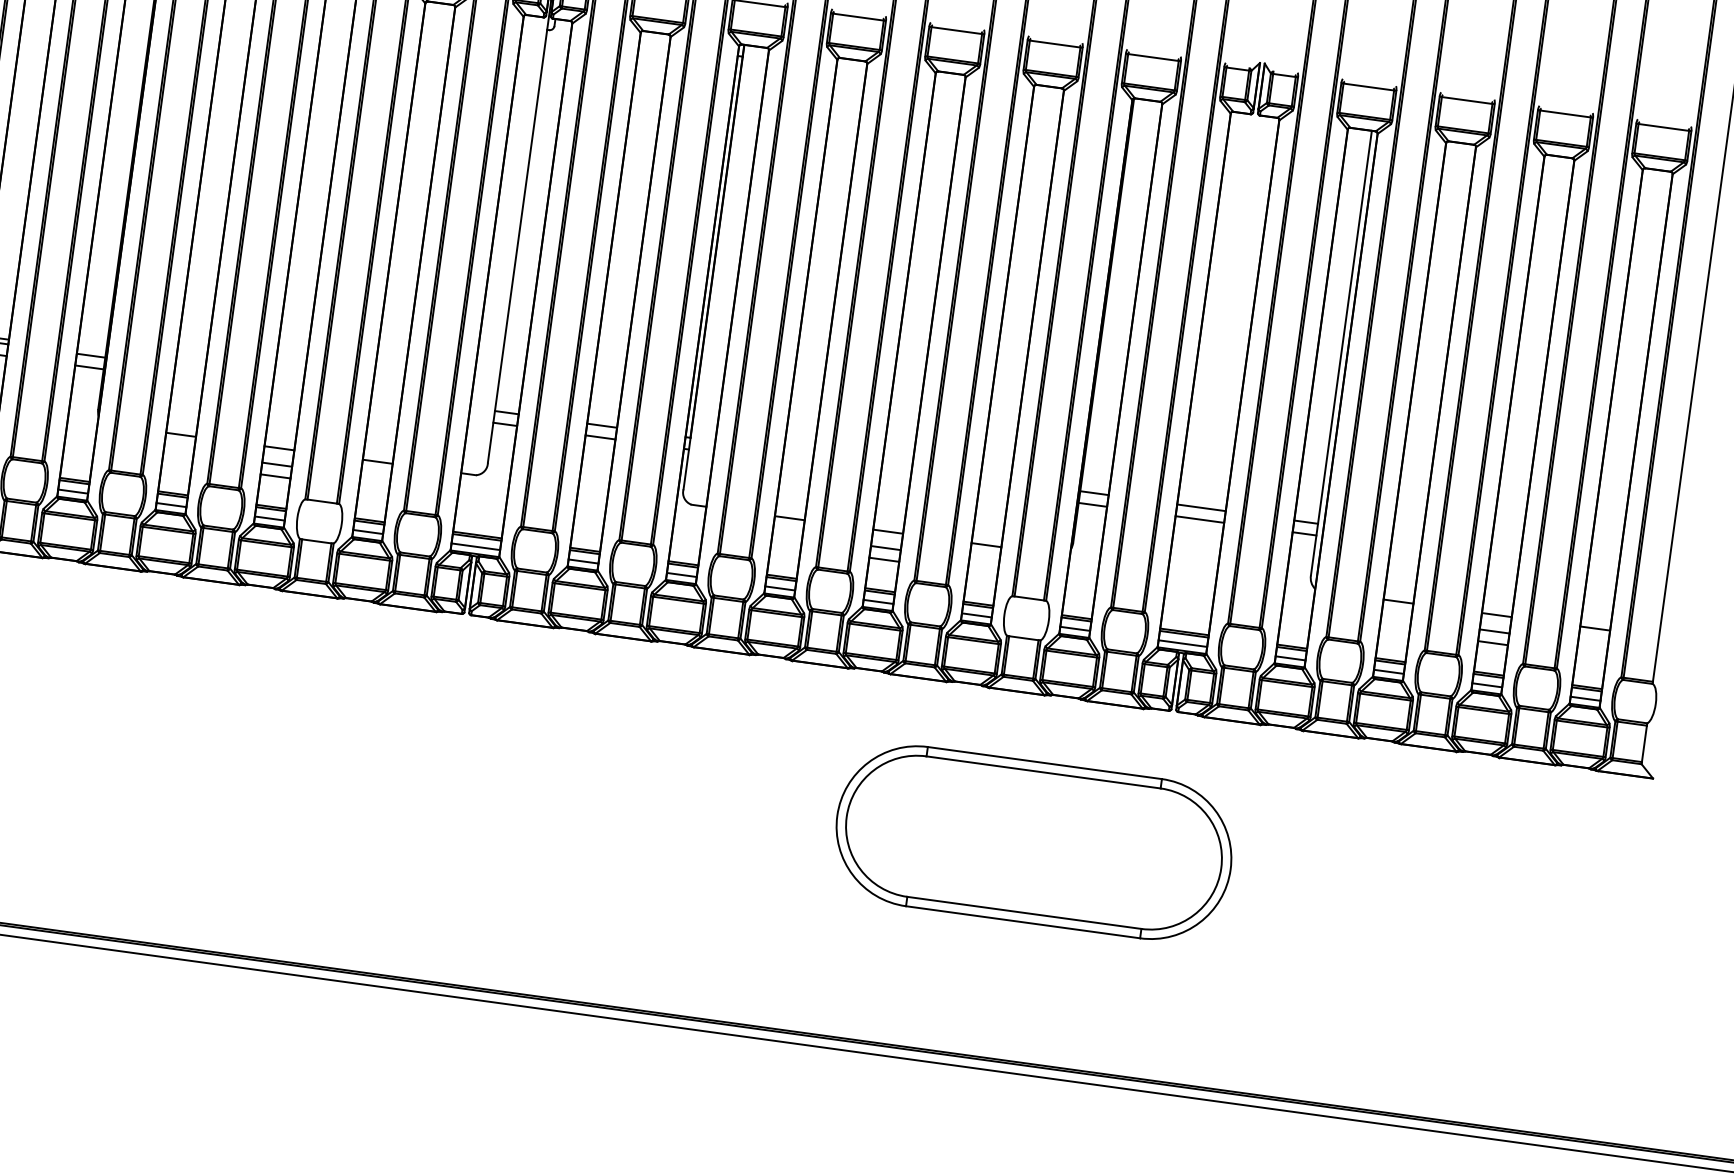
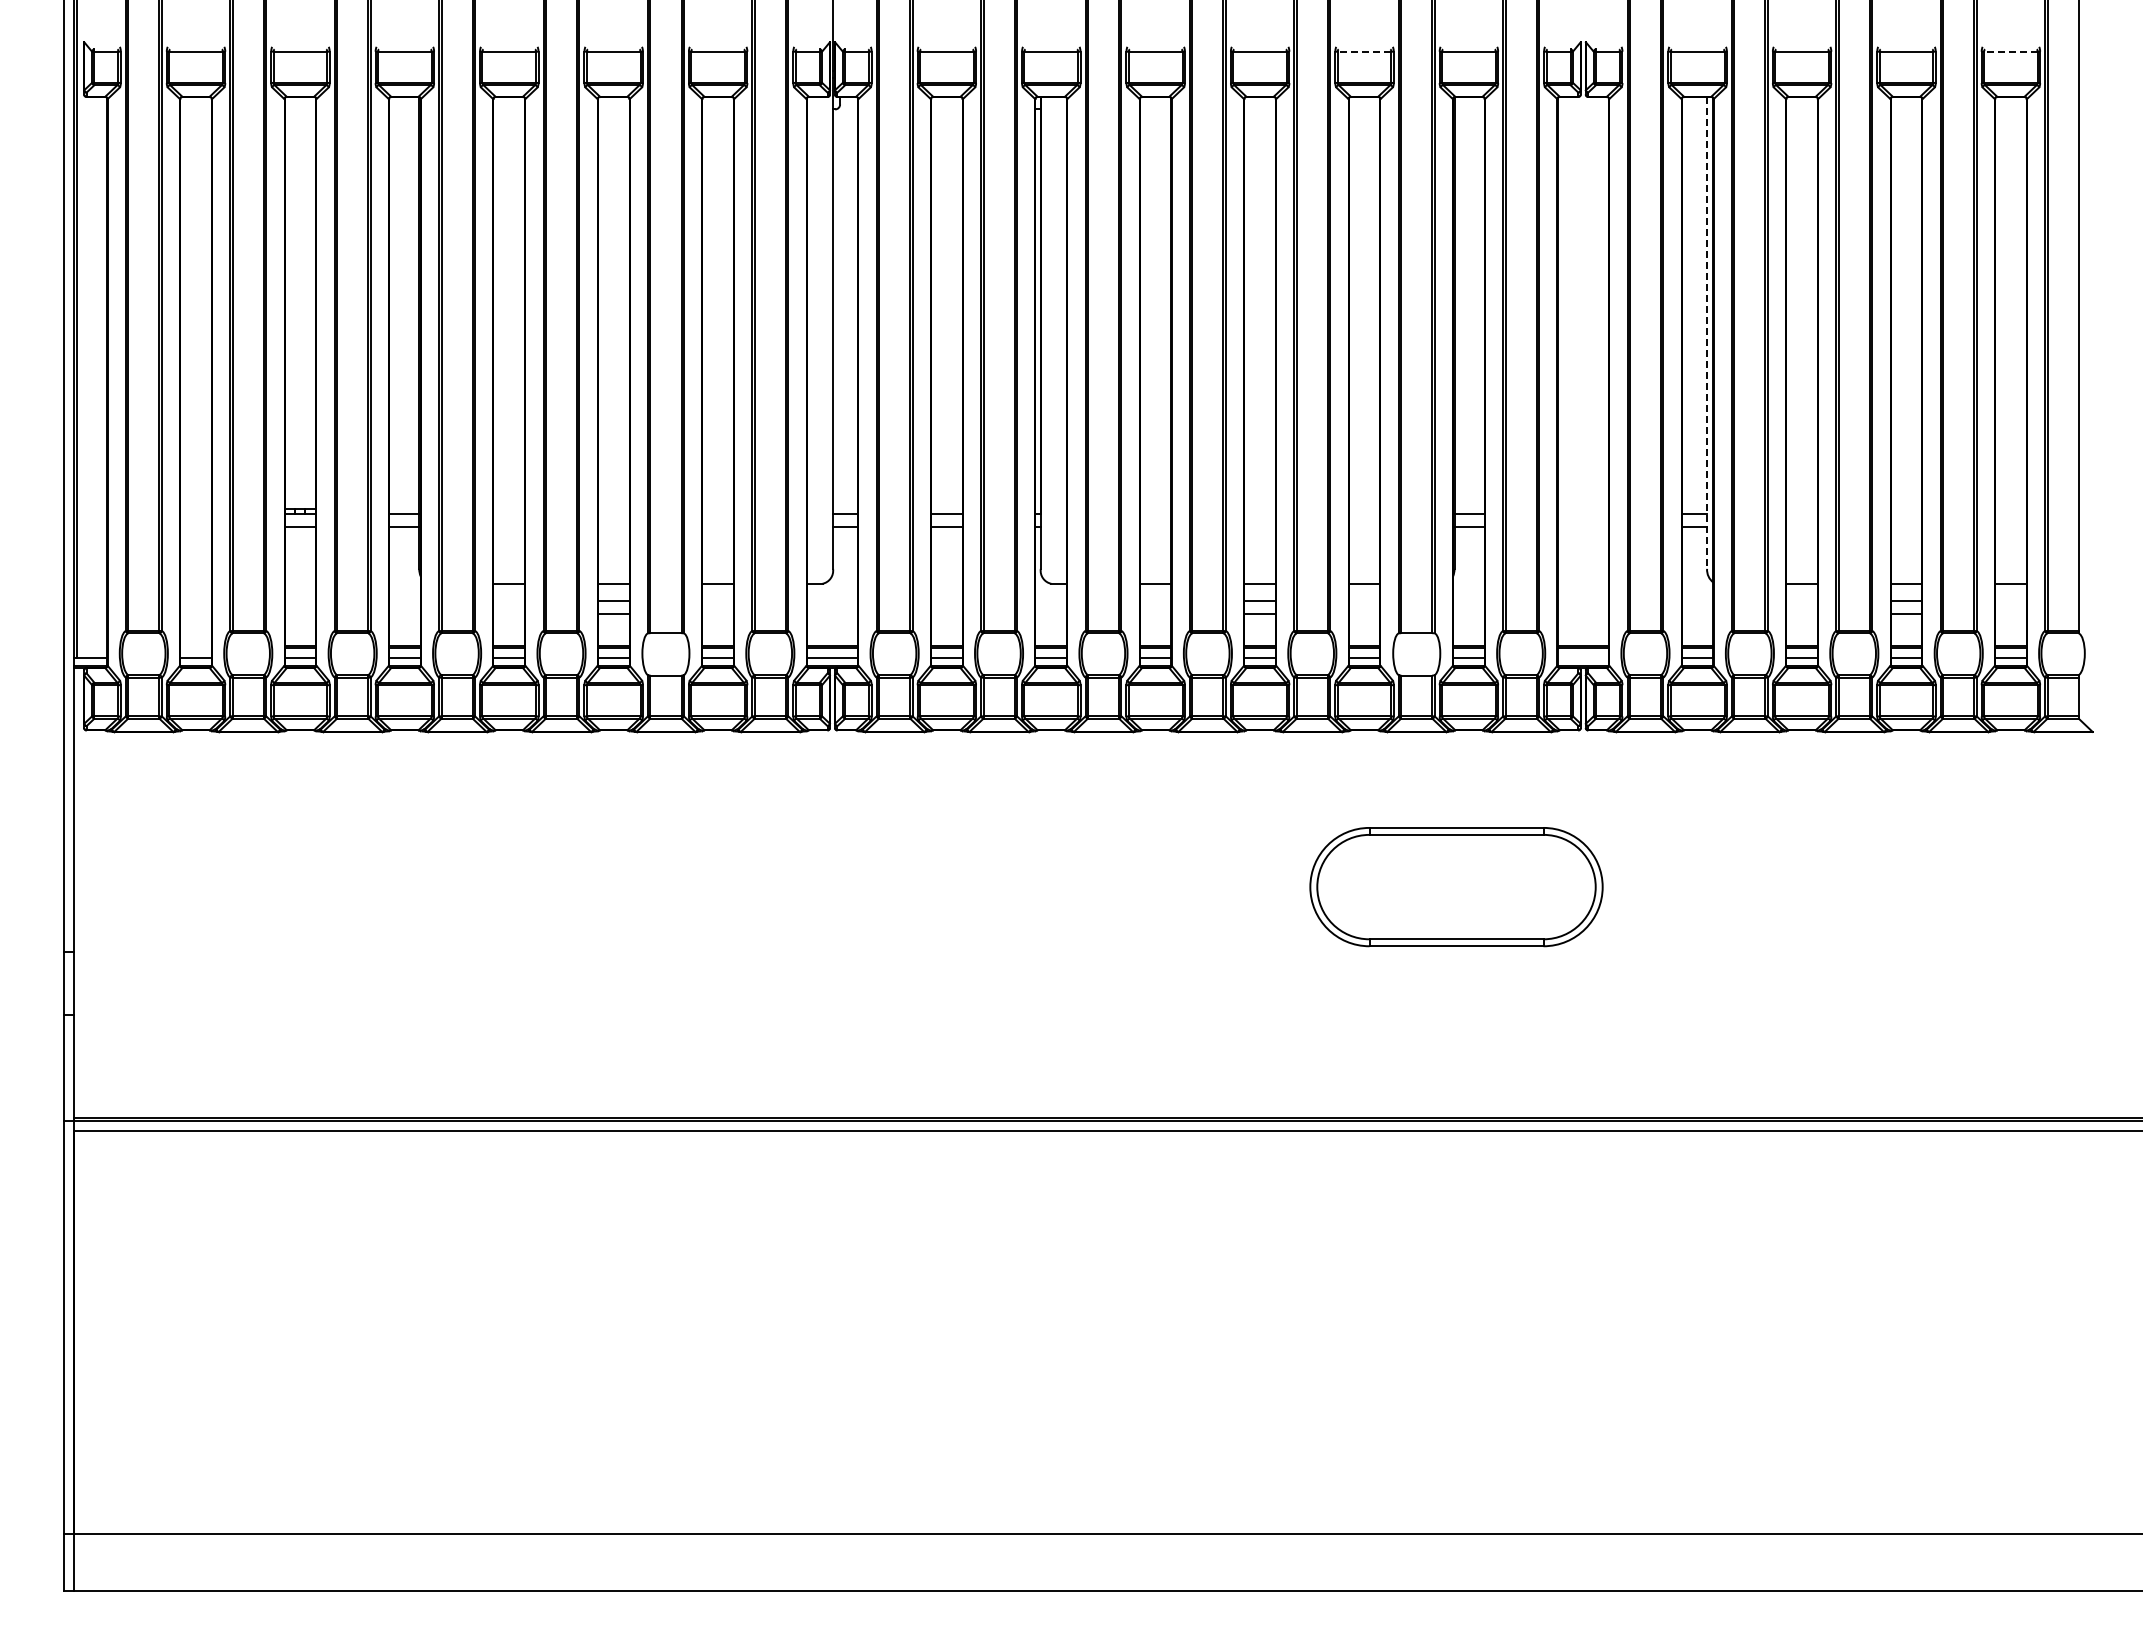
line: (1055, 43) -> (1364, 51), solid -> dashed
line: (1663, 127) -> (2010, 51), solid -> dashed
line: (1341, 352) -> (1707, 332), solid -> dashed
line: (1201, 508) -> (1583, 514), removed
line: (1200, 519) -> (1583, 526), removed
line: (1183, 643) -> (1583, 658), removed
part: (1034, 842) -> (1456, 886), size x0.7

